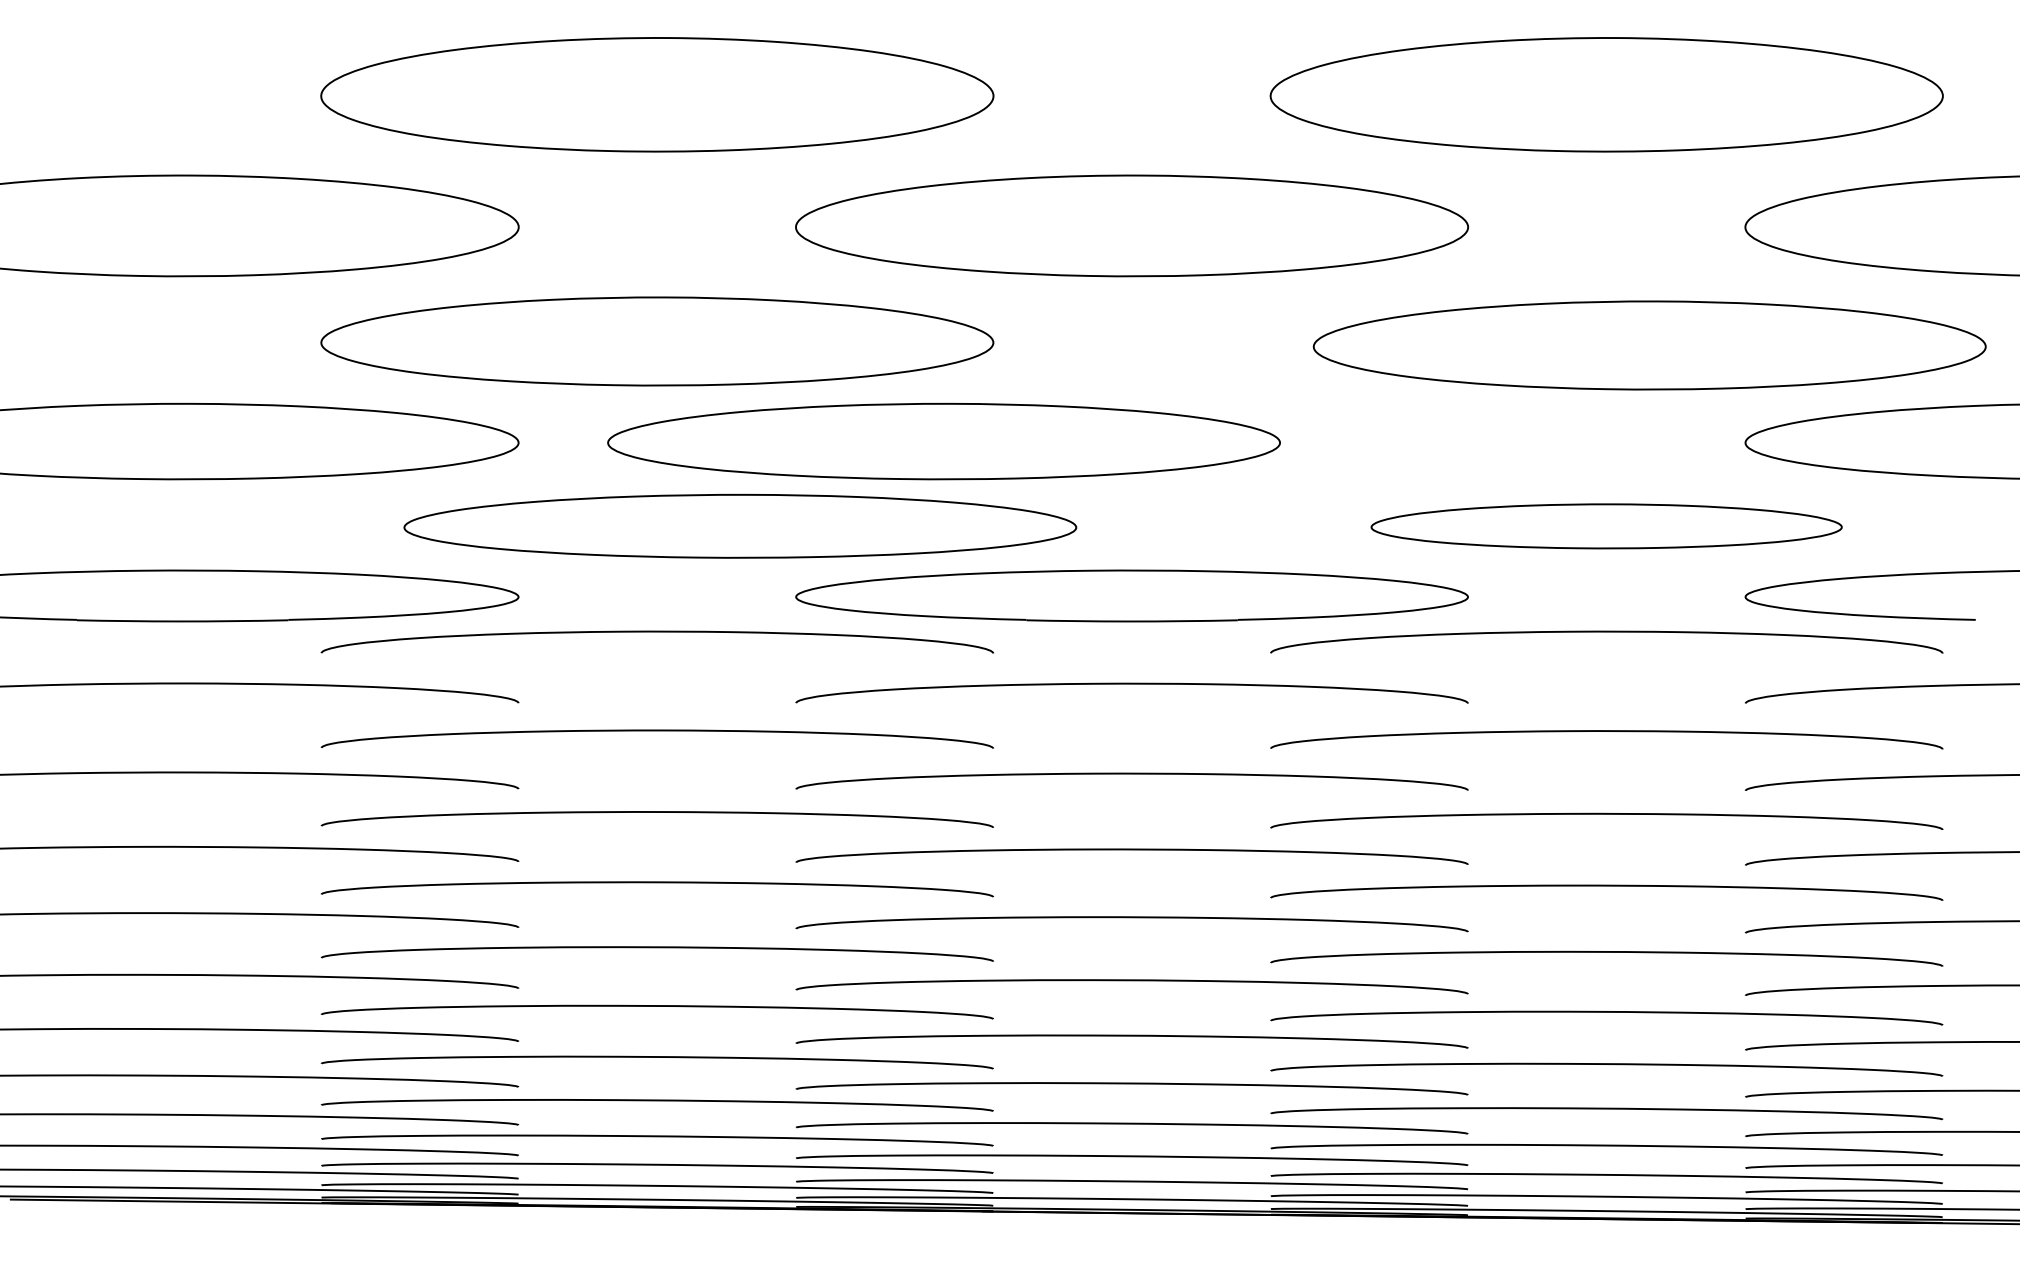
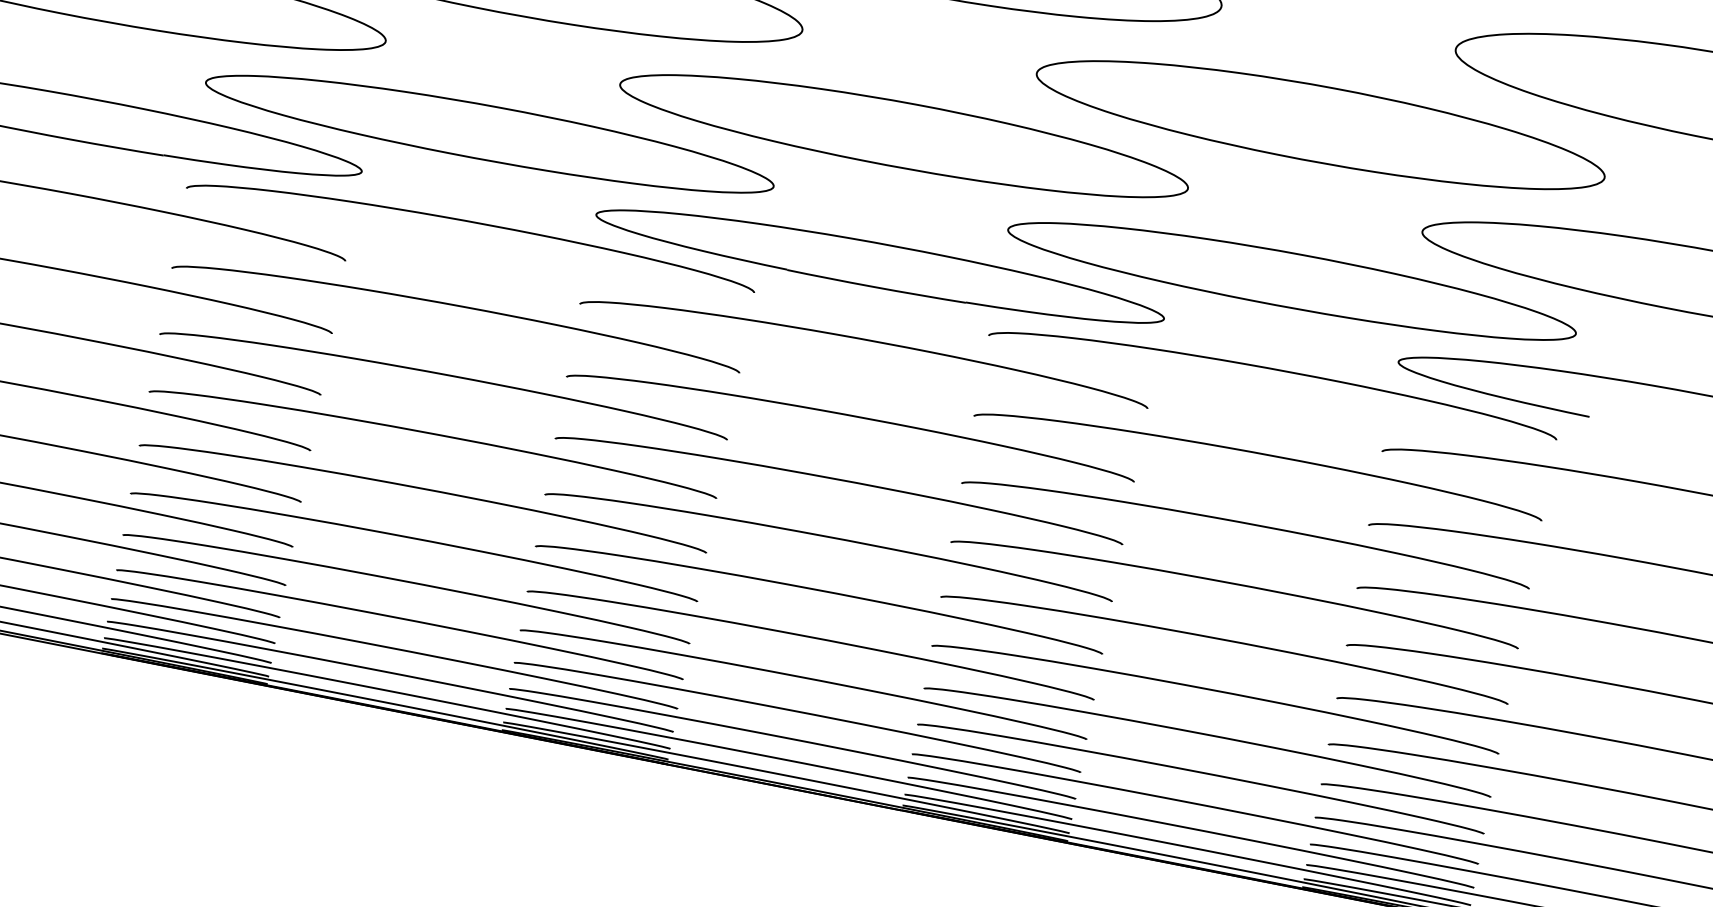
part: (1649, 345) -> (1320, 124), moved
part: (943, 441) -> (903, 135), moved
part: (740, 526) -> (490, 133), moved
part: (1606, 526) -> (1292, 280), size x1.43

